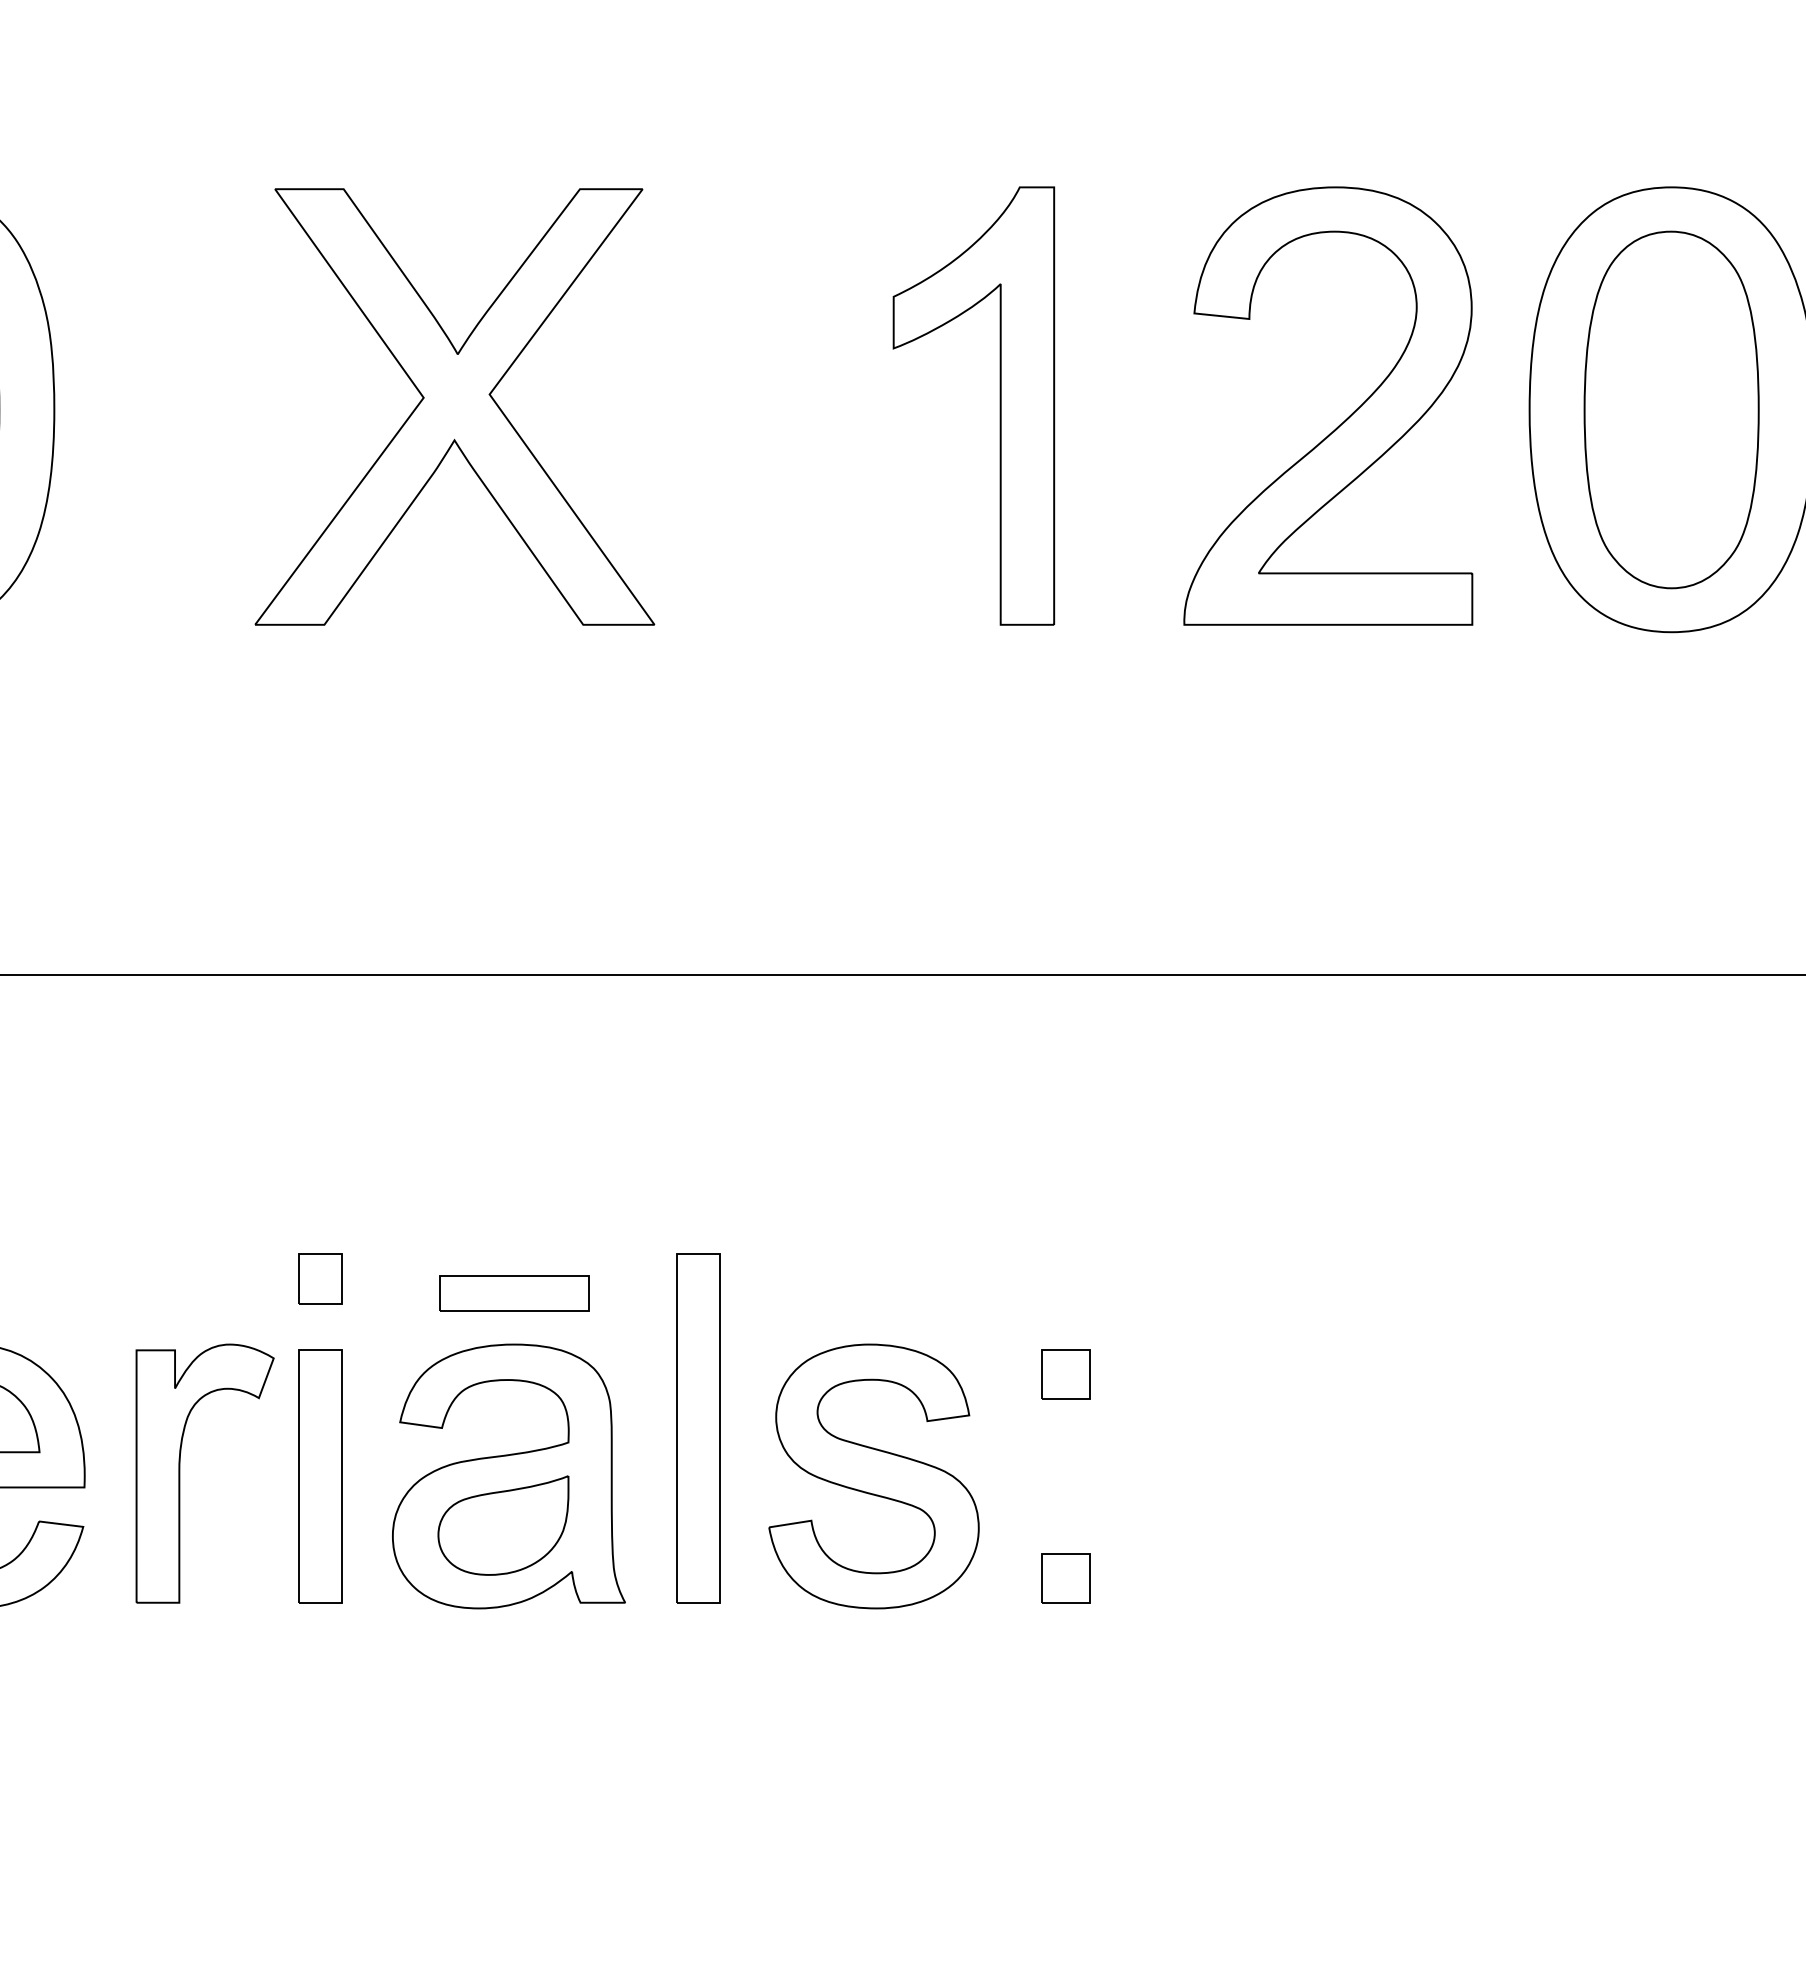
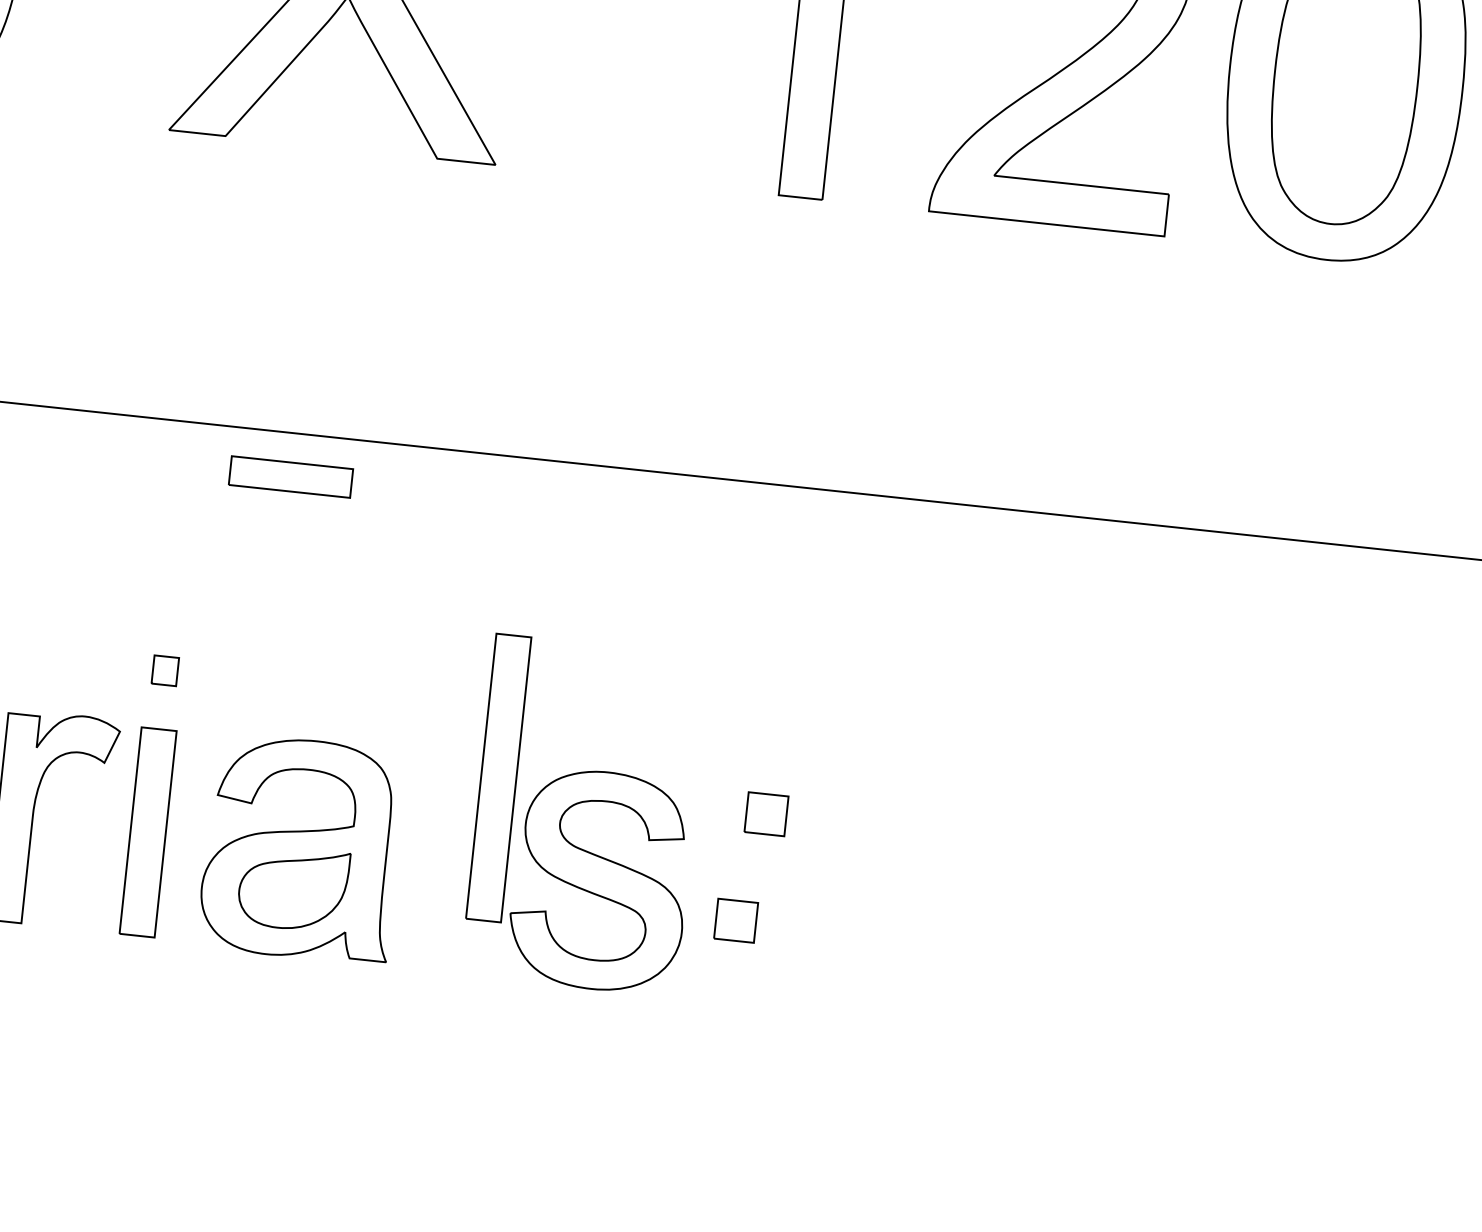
part: (320, 1278) -> (165, 670), size x0.7
part: (514, 1293) -> (290, 477), moved
part: (698, 1428) -> (498, 778), moved
part: (1065, 1578) -> (735, 920), moved

